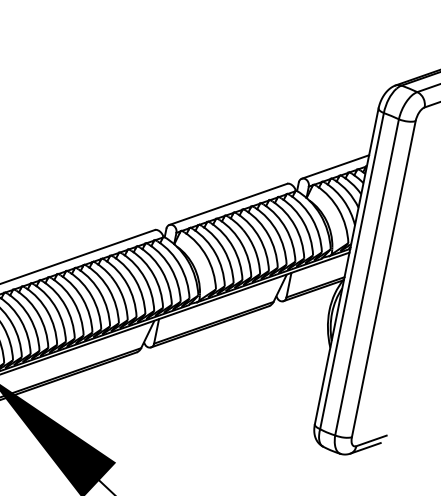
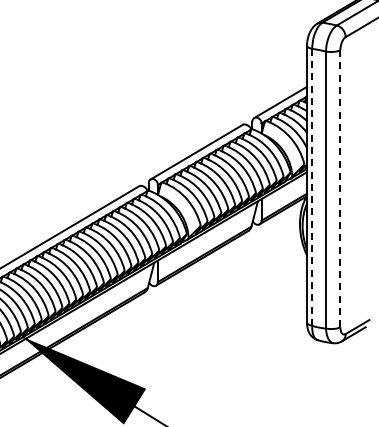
line: (352, 271) -> (312, 187), solid -> dashed
line: (383, 278) -> (340, 188), solid -> dashed

